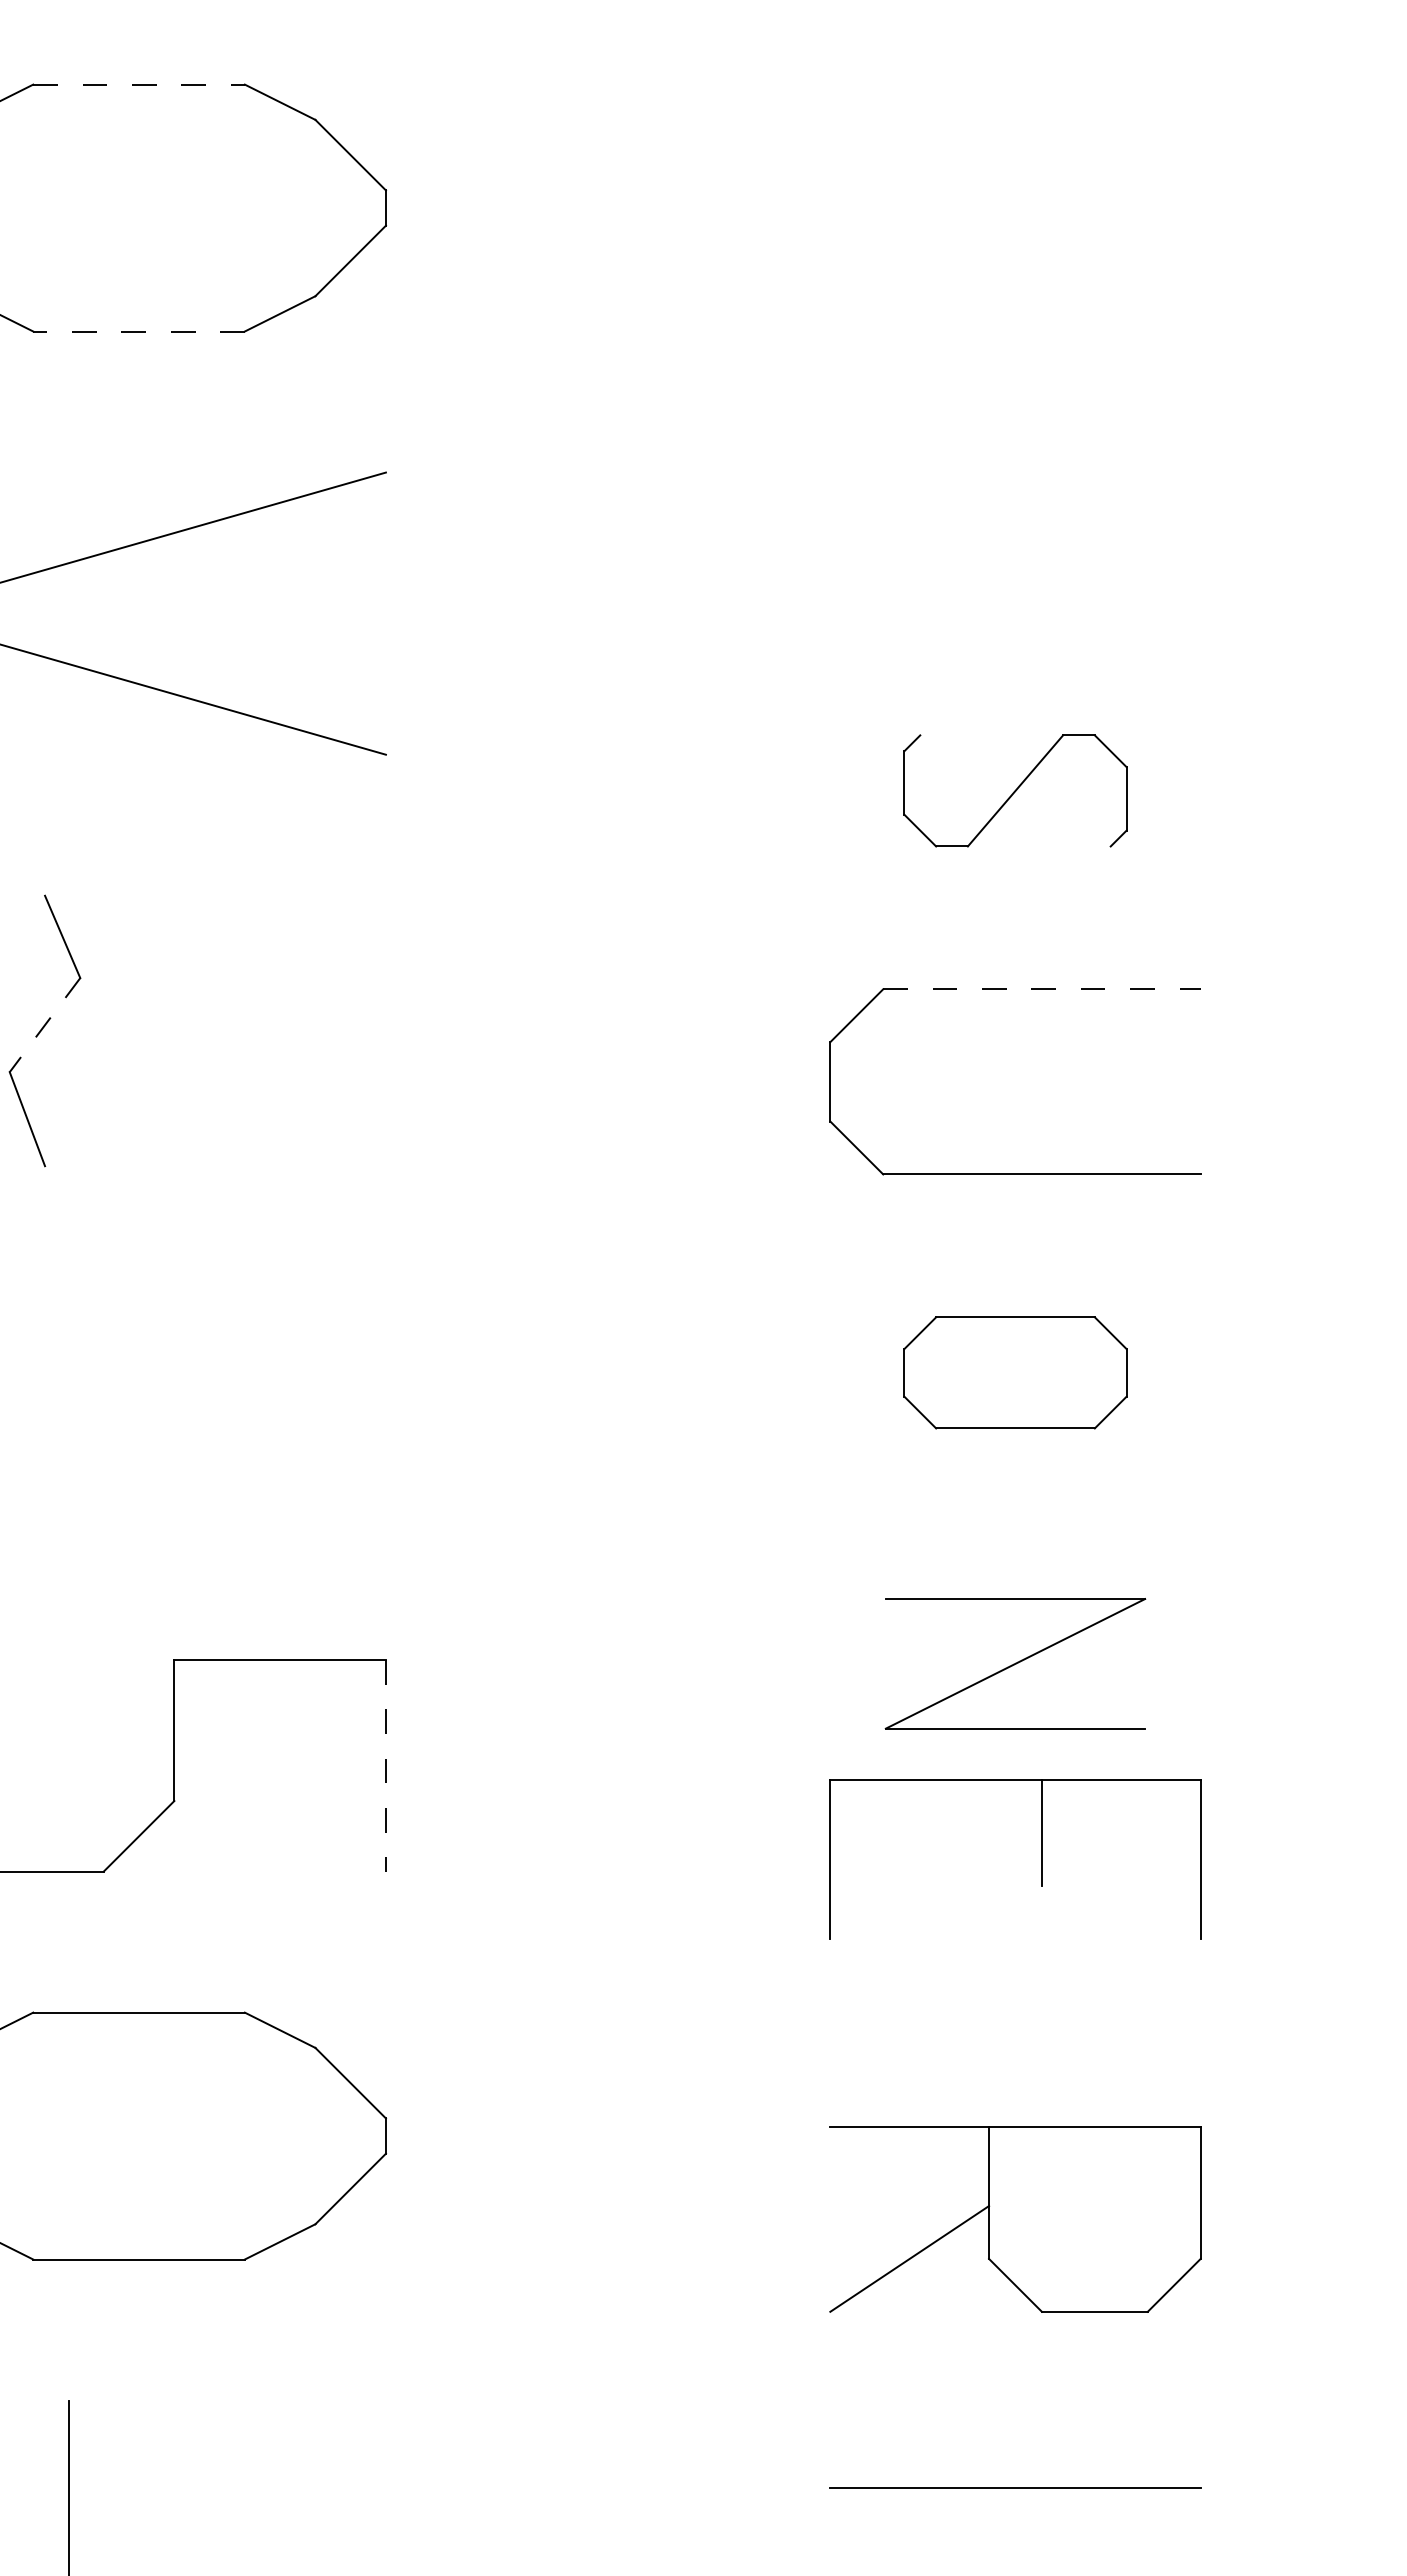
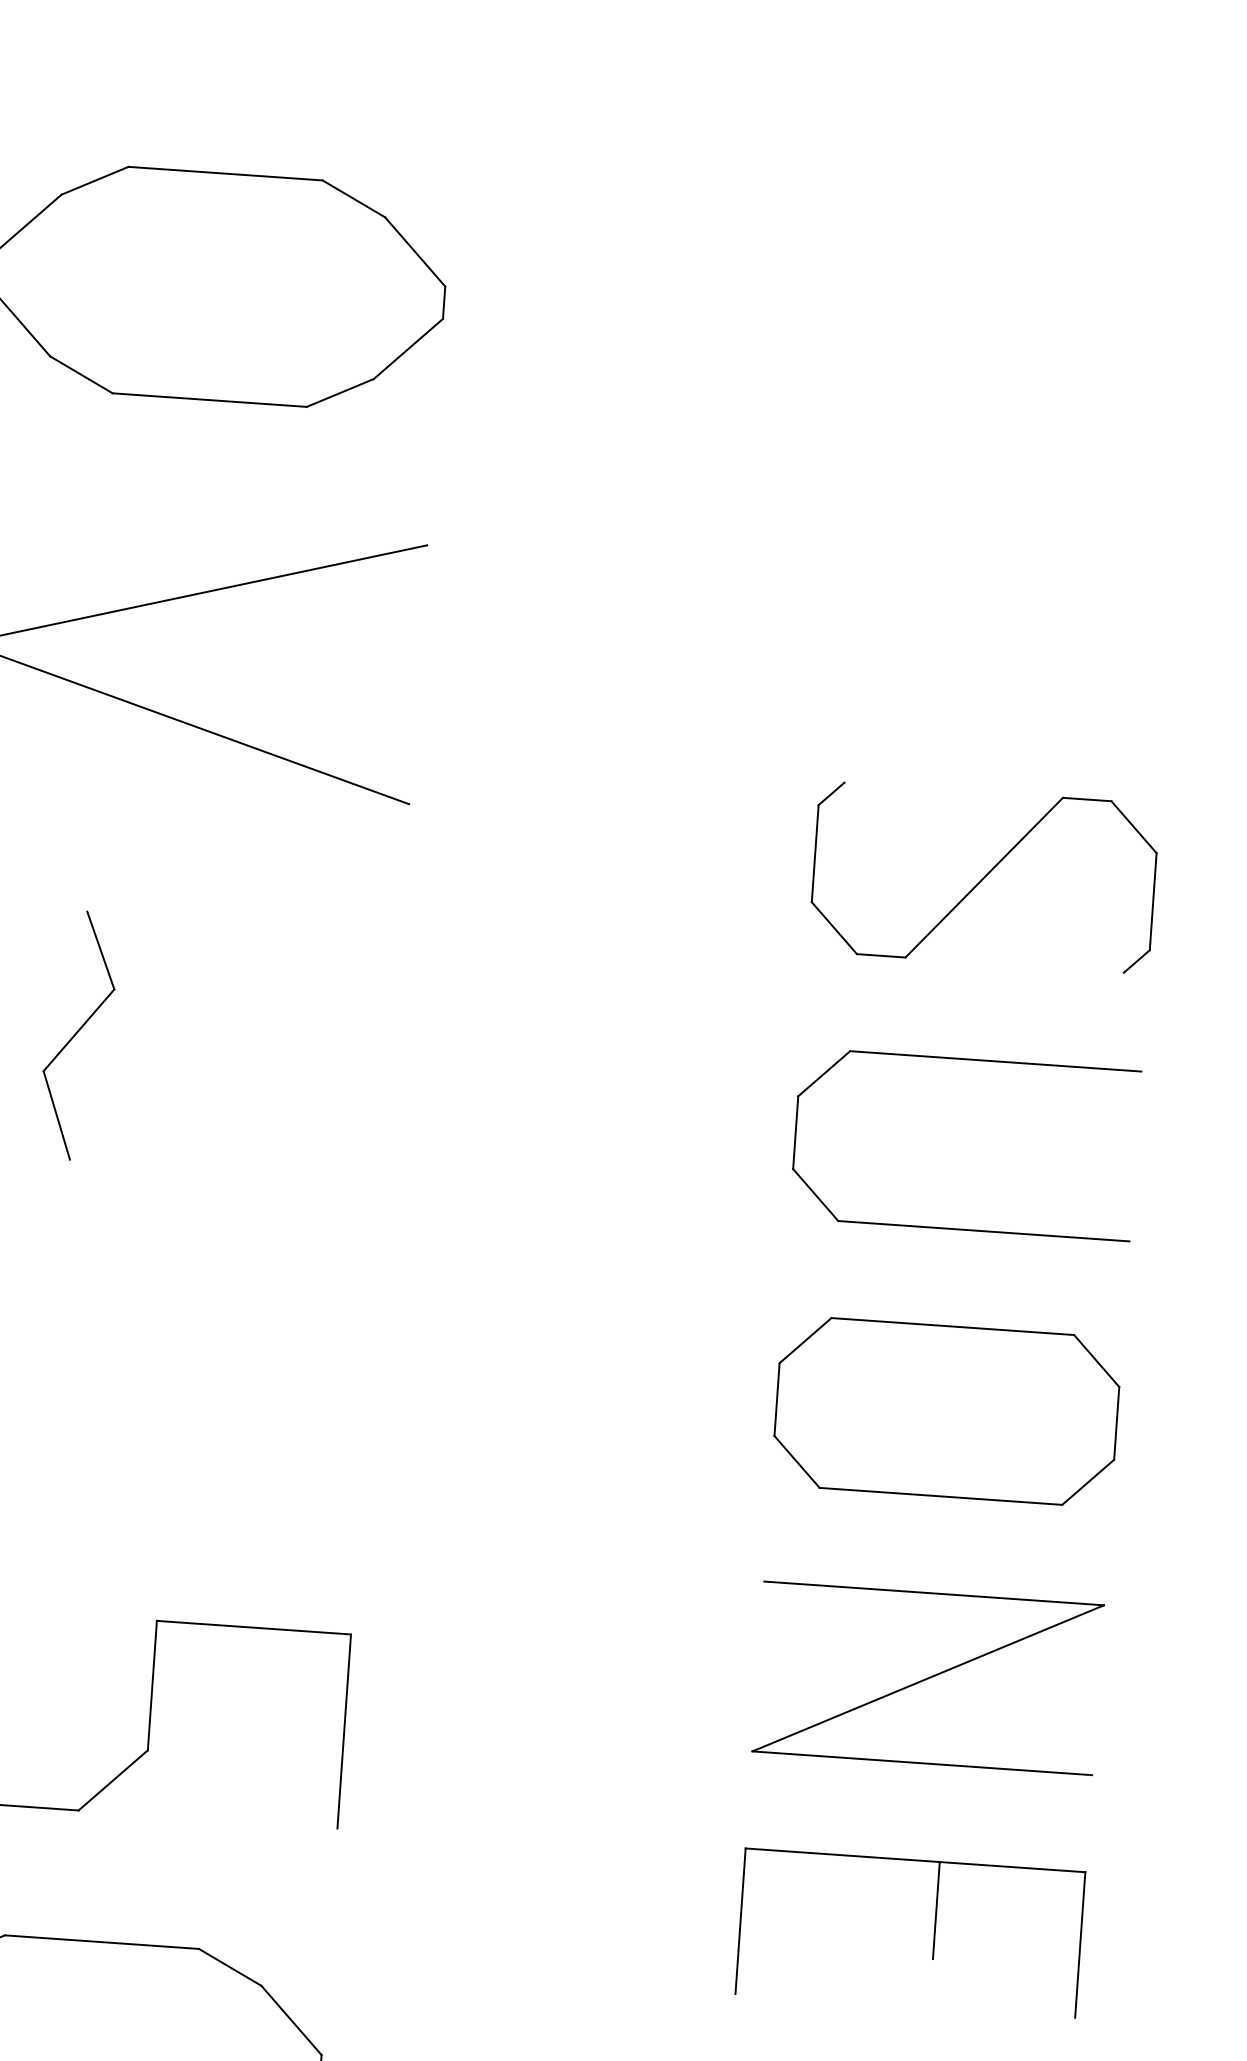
line: (139, 84) -> (225, 173), dashed -> solid
line: (139, 331) -> (210, 400), dashed -> solid
part: (1015, 790) -> (984, 877), size x1.67
line: (1041, 989) -> (995, 1061), dashed -> solid
line: (45, 1025) -> (79, 1030), dashed -> solid
part: (1015, 1372) -> (946, 1411), size x1.67
part: (1015, 1663) -> (928, 1678), size x1.43
line: (385, 1765) -> (343, 1731), dashed -> solid
part: (1041, 1859) -> (934, 1934), moved

